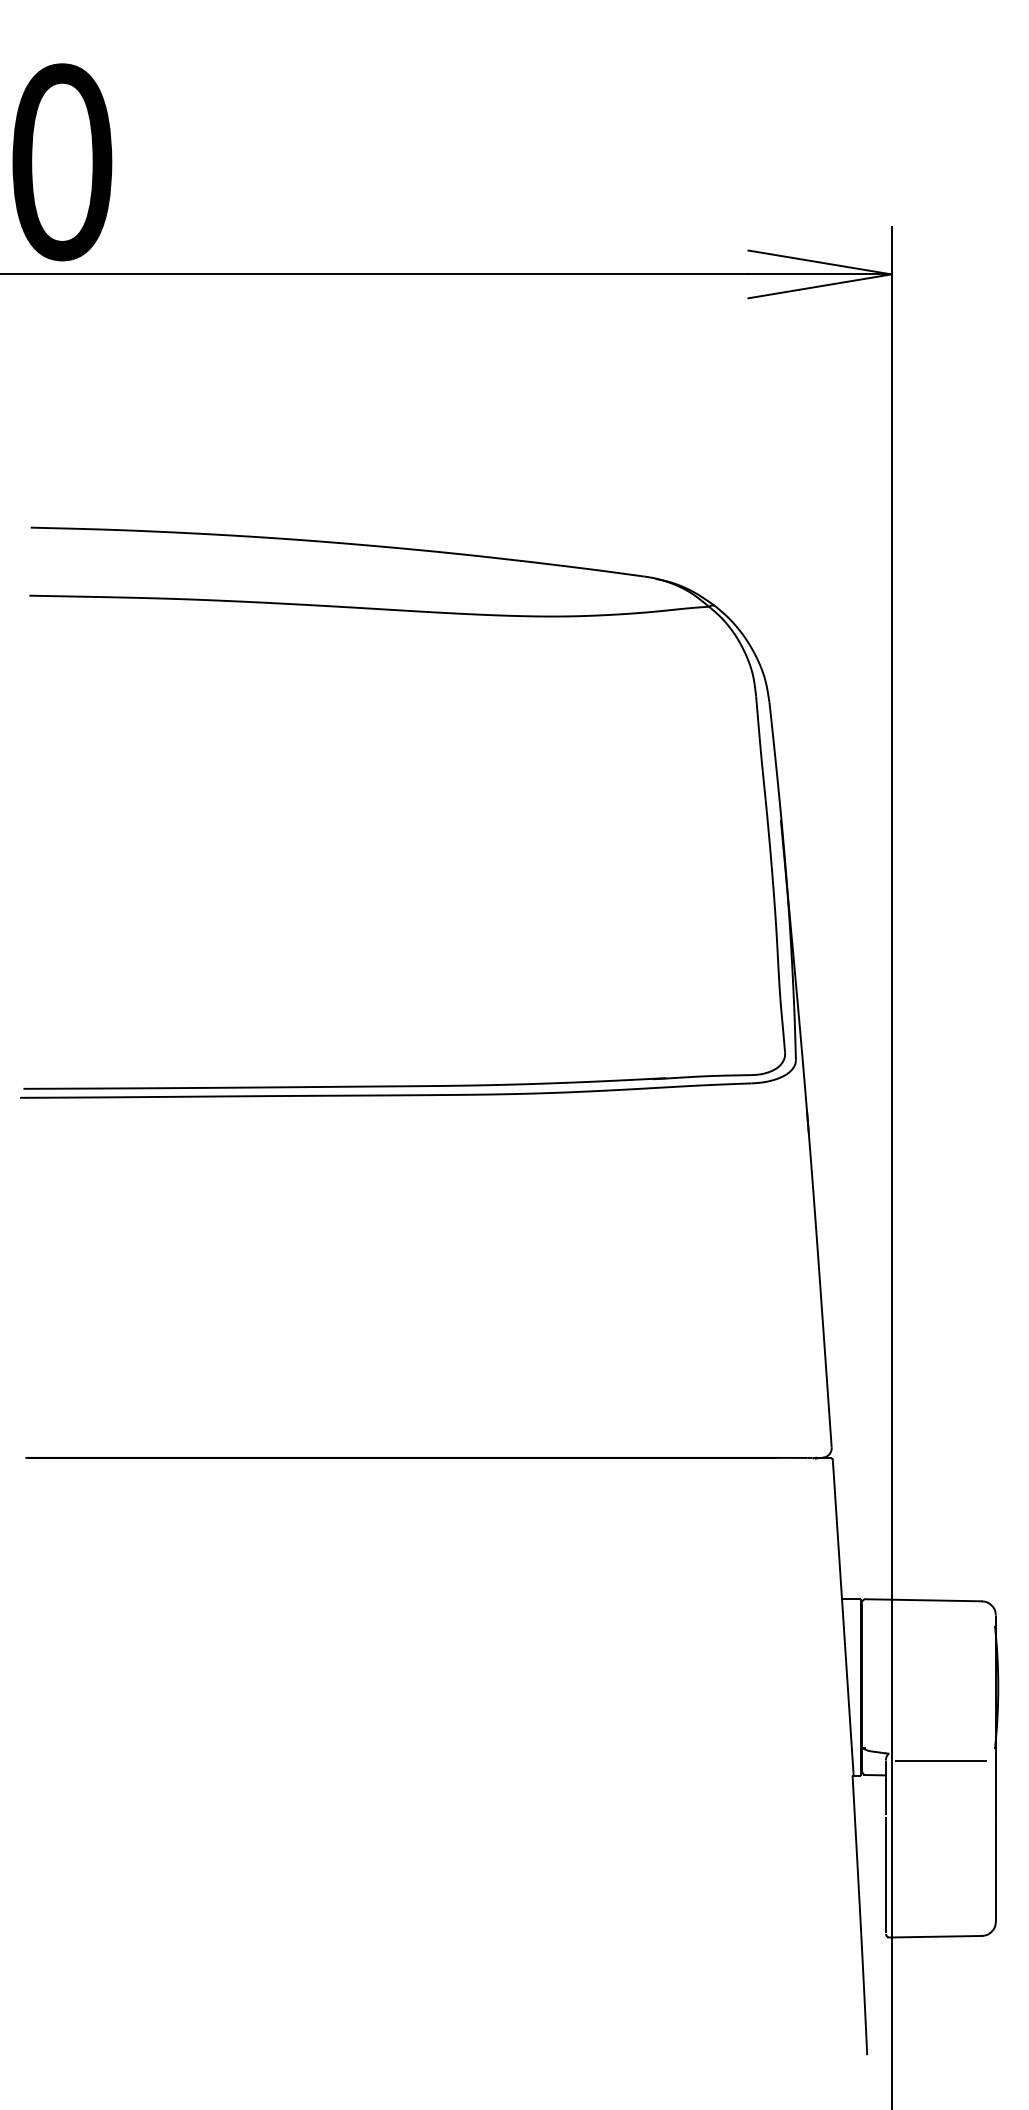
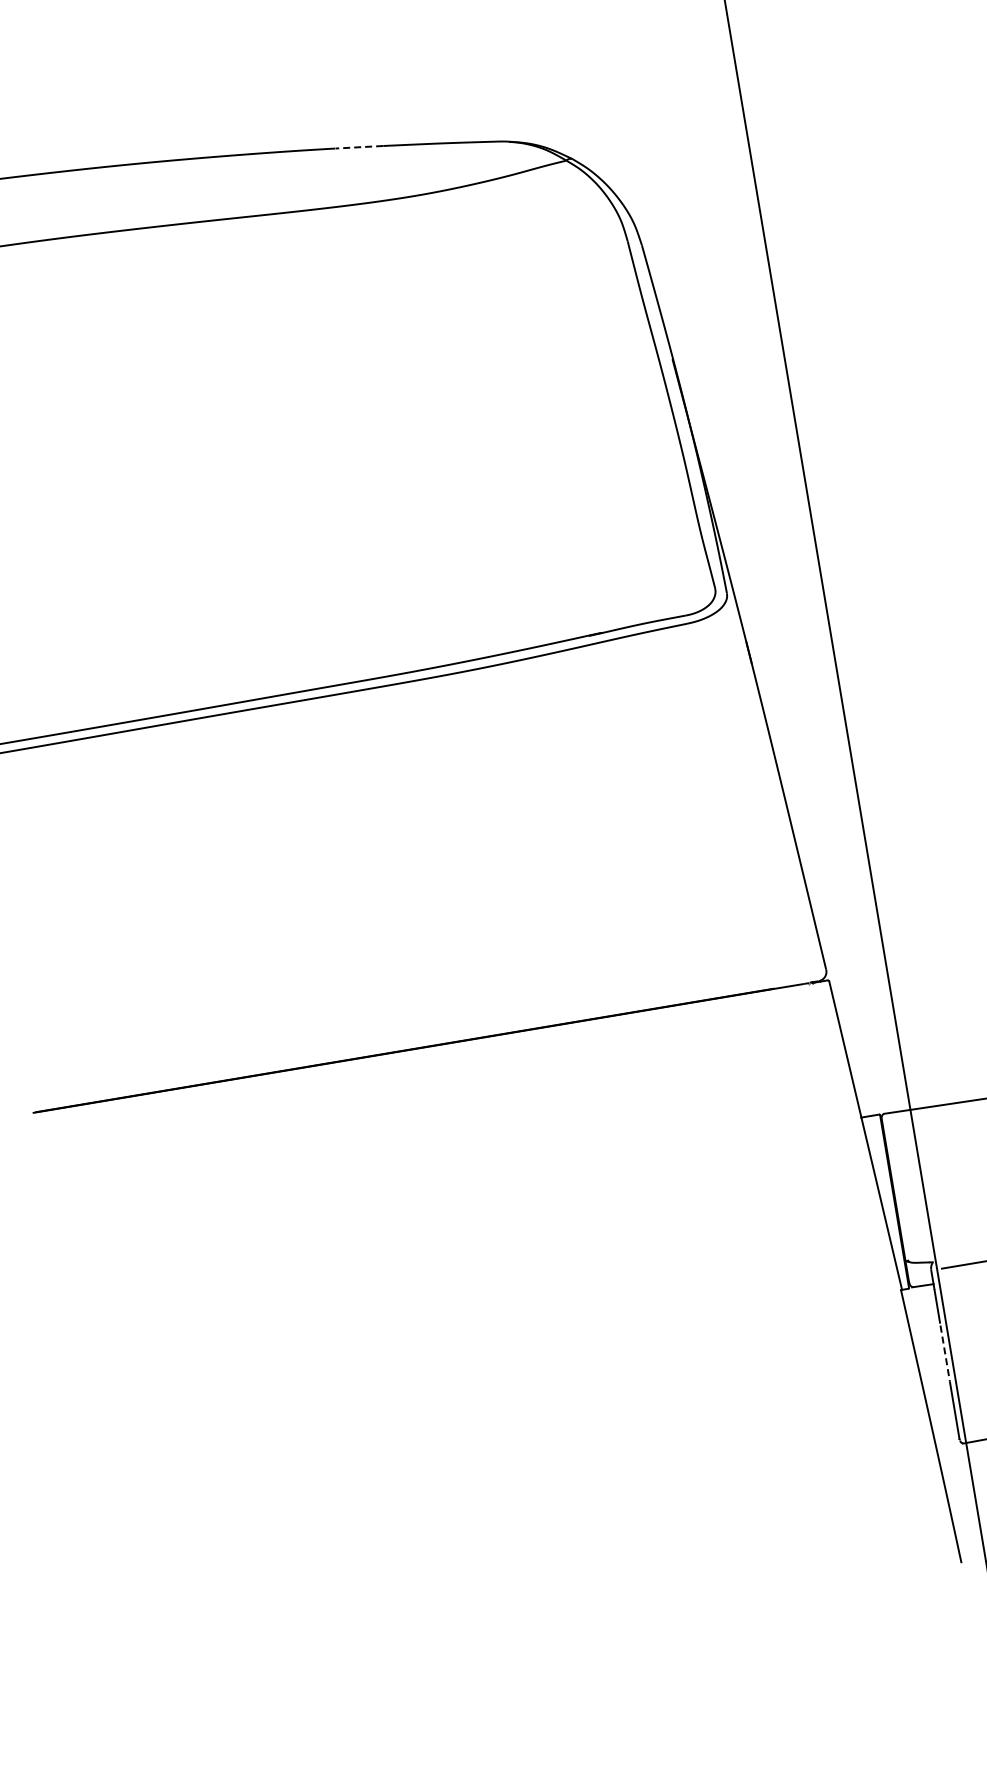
line: (507, 559) -> (359, 147), solid -> dashed
line: (885, 1846) -> (945, 1354), solid -> dashed

